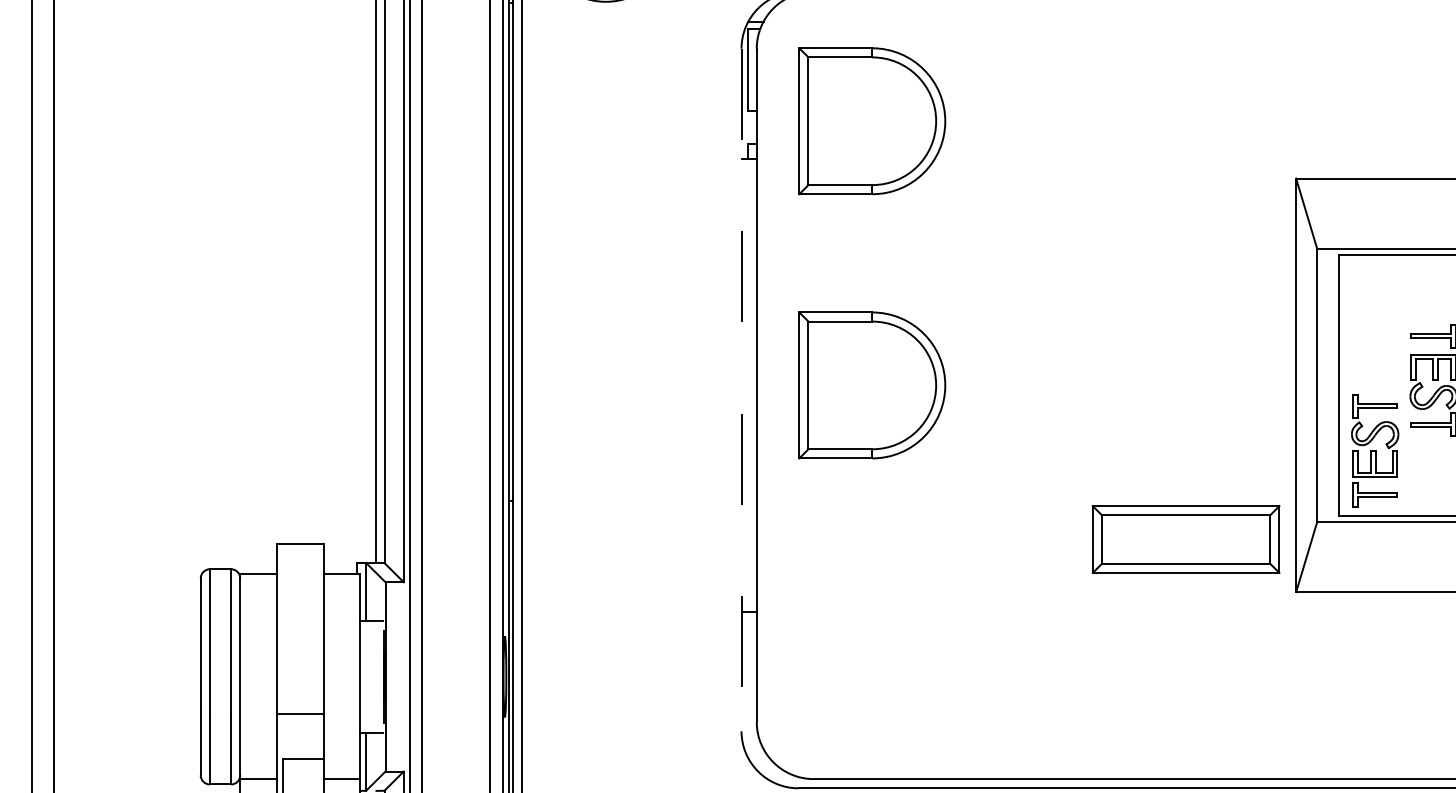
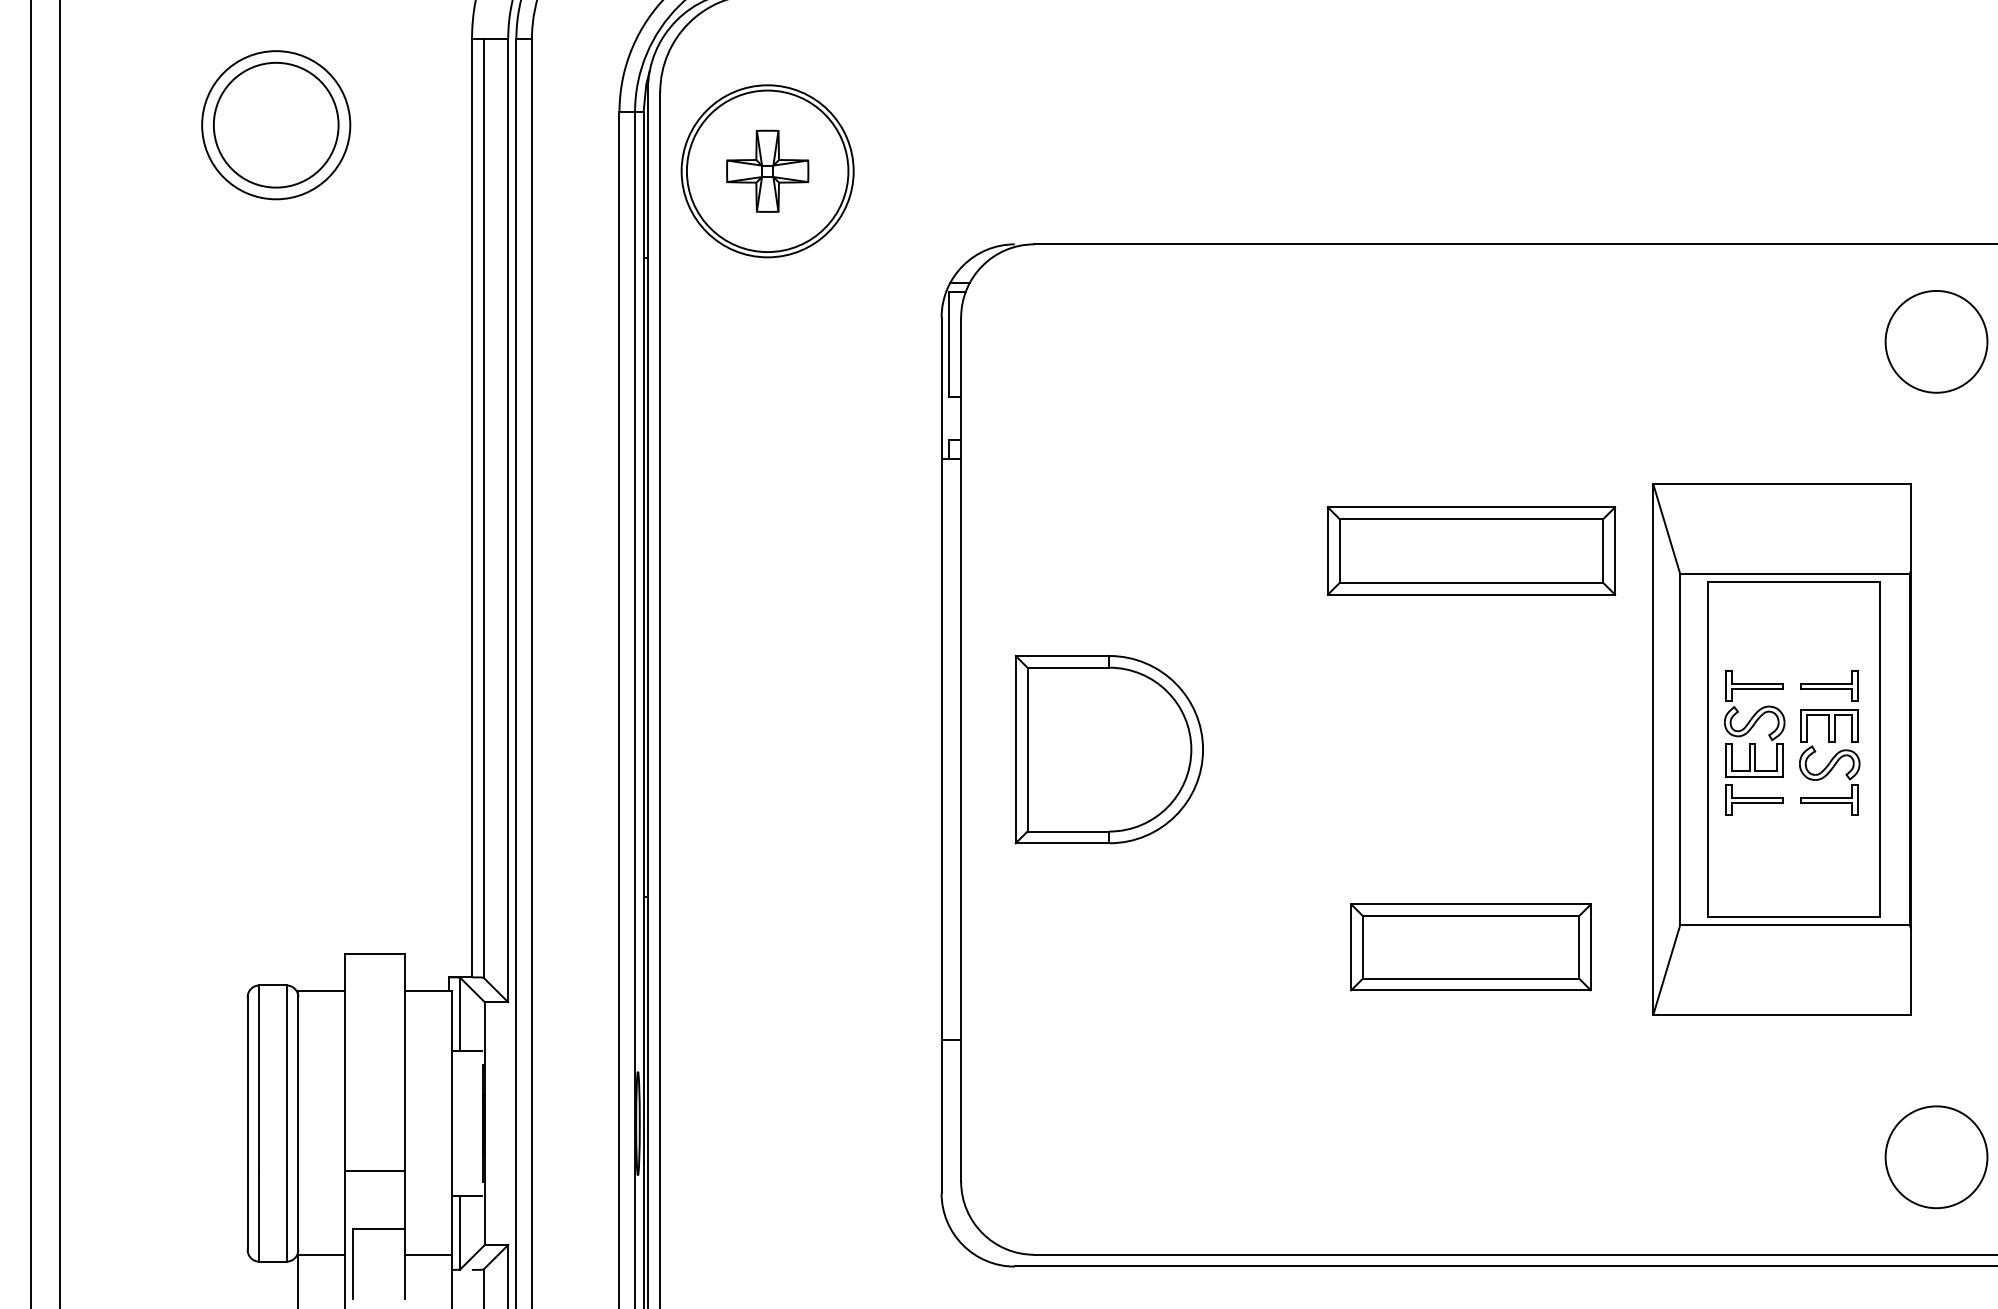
part: (871, 121) -> (1108, 410), removed
part: (1154, 230) -> (1471, 550), added
line: (741, 390) -> (941, 755), dashed -> solid
part: (1375, 450) -> (1754, 742), moved
part: (1185, 539) -> (1470, 947), moved

